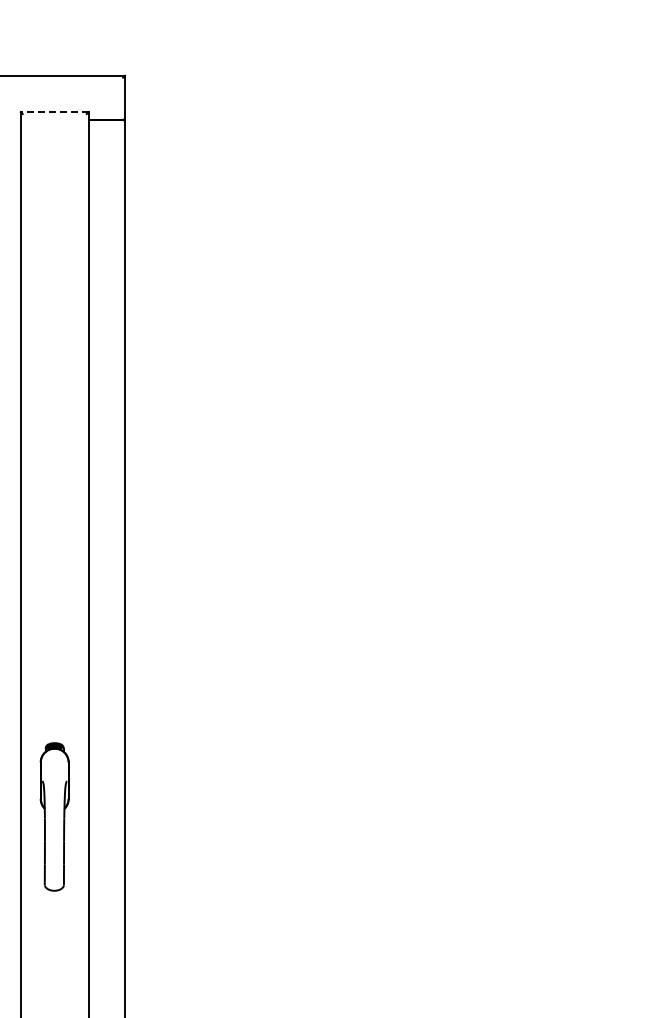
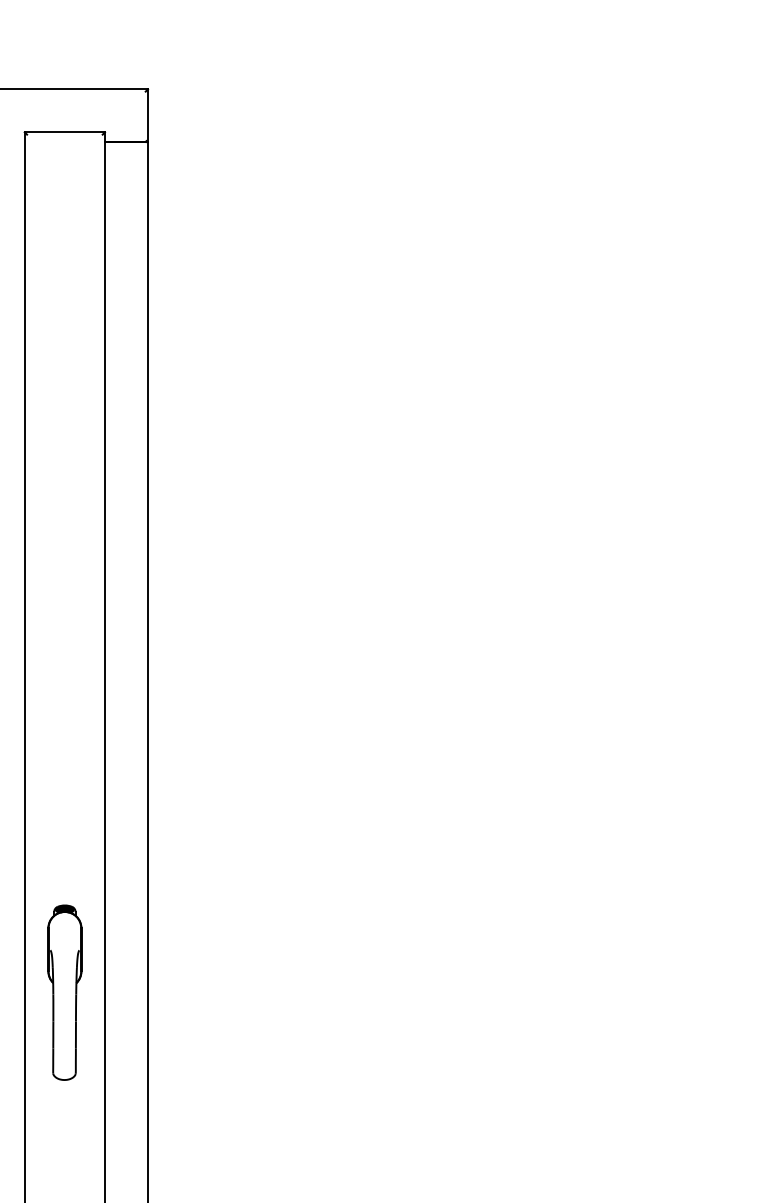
line: (54, 112) -> (64, 132), dashed -> solid
part: (54, 816) -> (64, 992), moved

